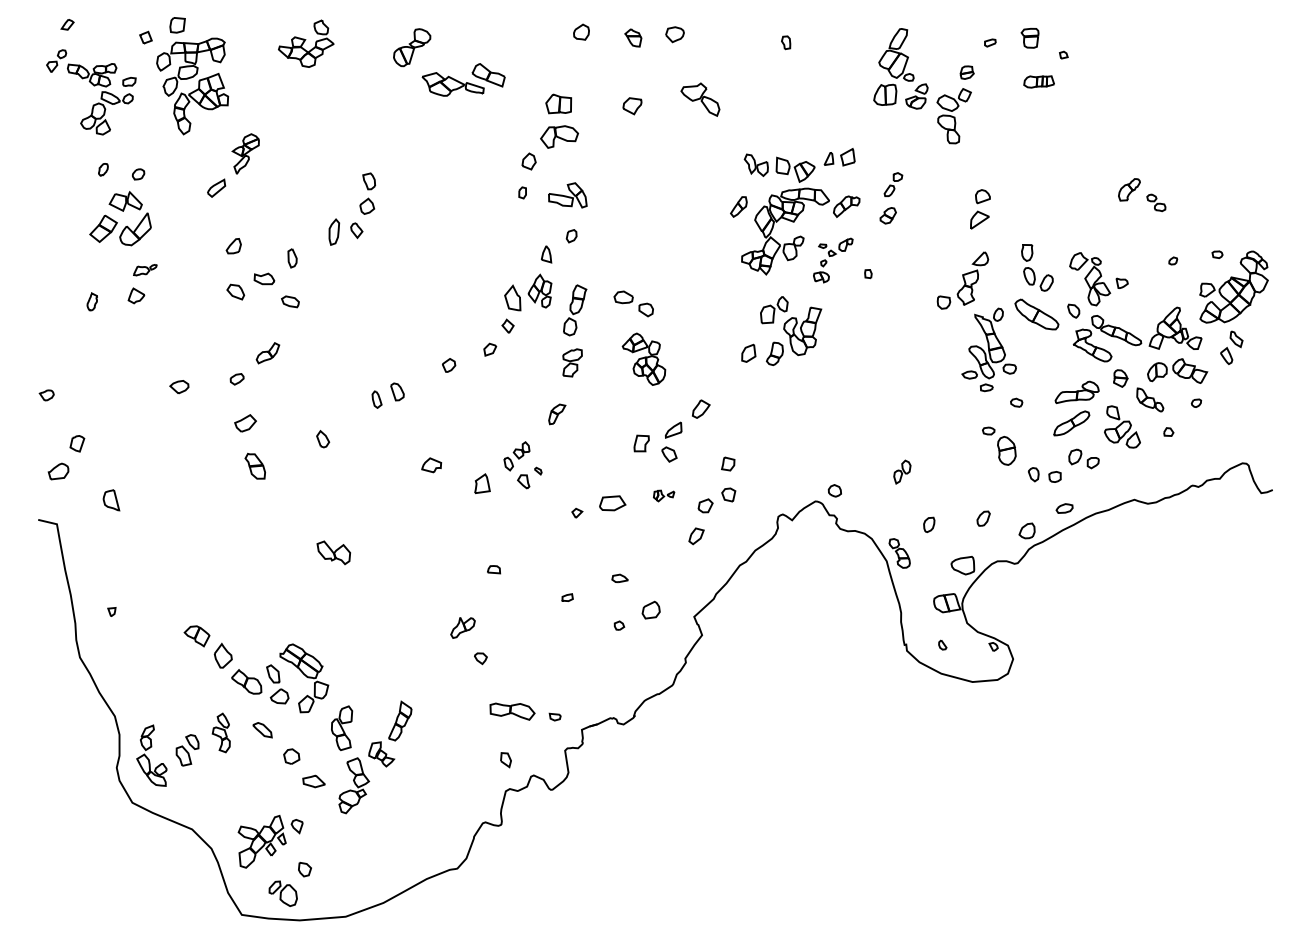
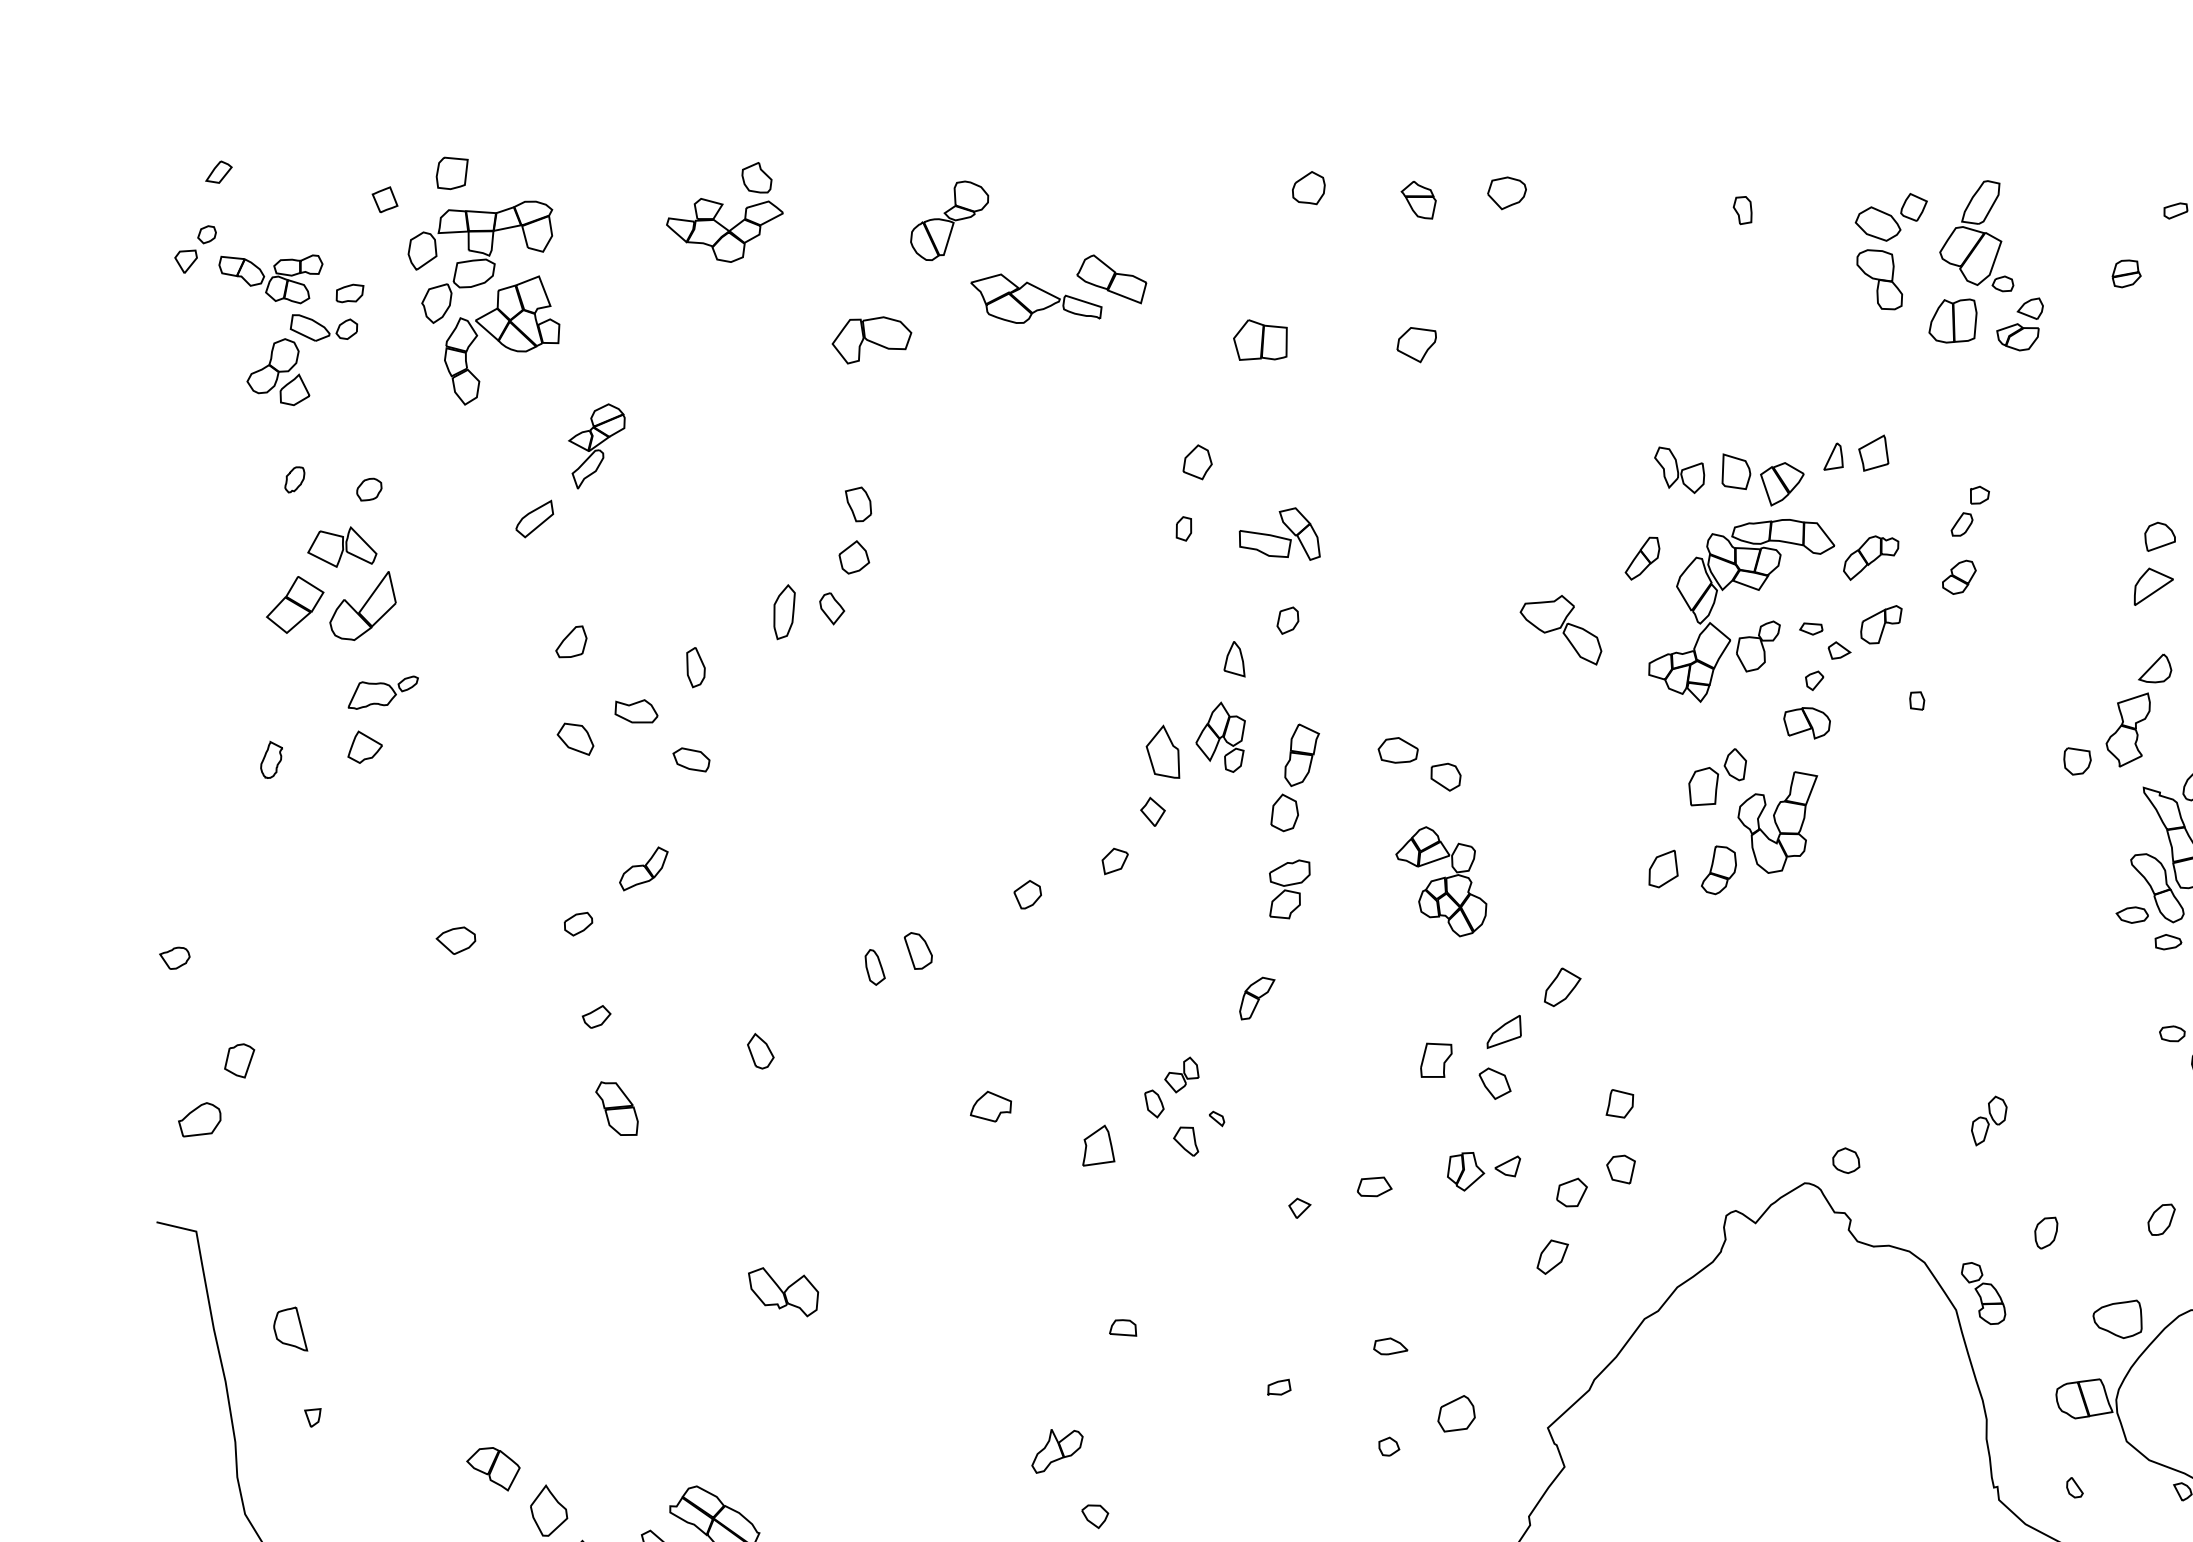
part: (700, 99) -> (1561, 629), moved
part: (953, 116) -> (1889, 252), moved
part: (559, 136) -> (871, 339), moved
part: (832, 260) -> (1841, 672), size x1.43
part: (145, 269) -> (384, 691), size x1.43
part: (245, 422) -> (596, 1015), size x0.62
part: (663, 495) -> (1482, 1170), size x1.67
part: (111, 500) -> (290, 1329), moved
part: (612, 502) -> (1374, 1185), size x0.62

